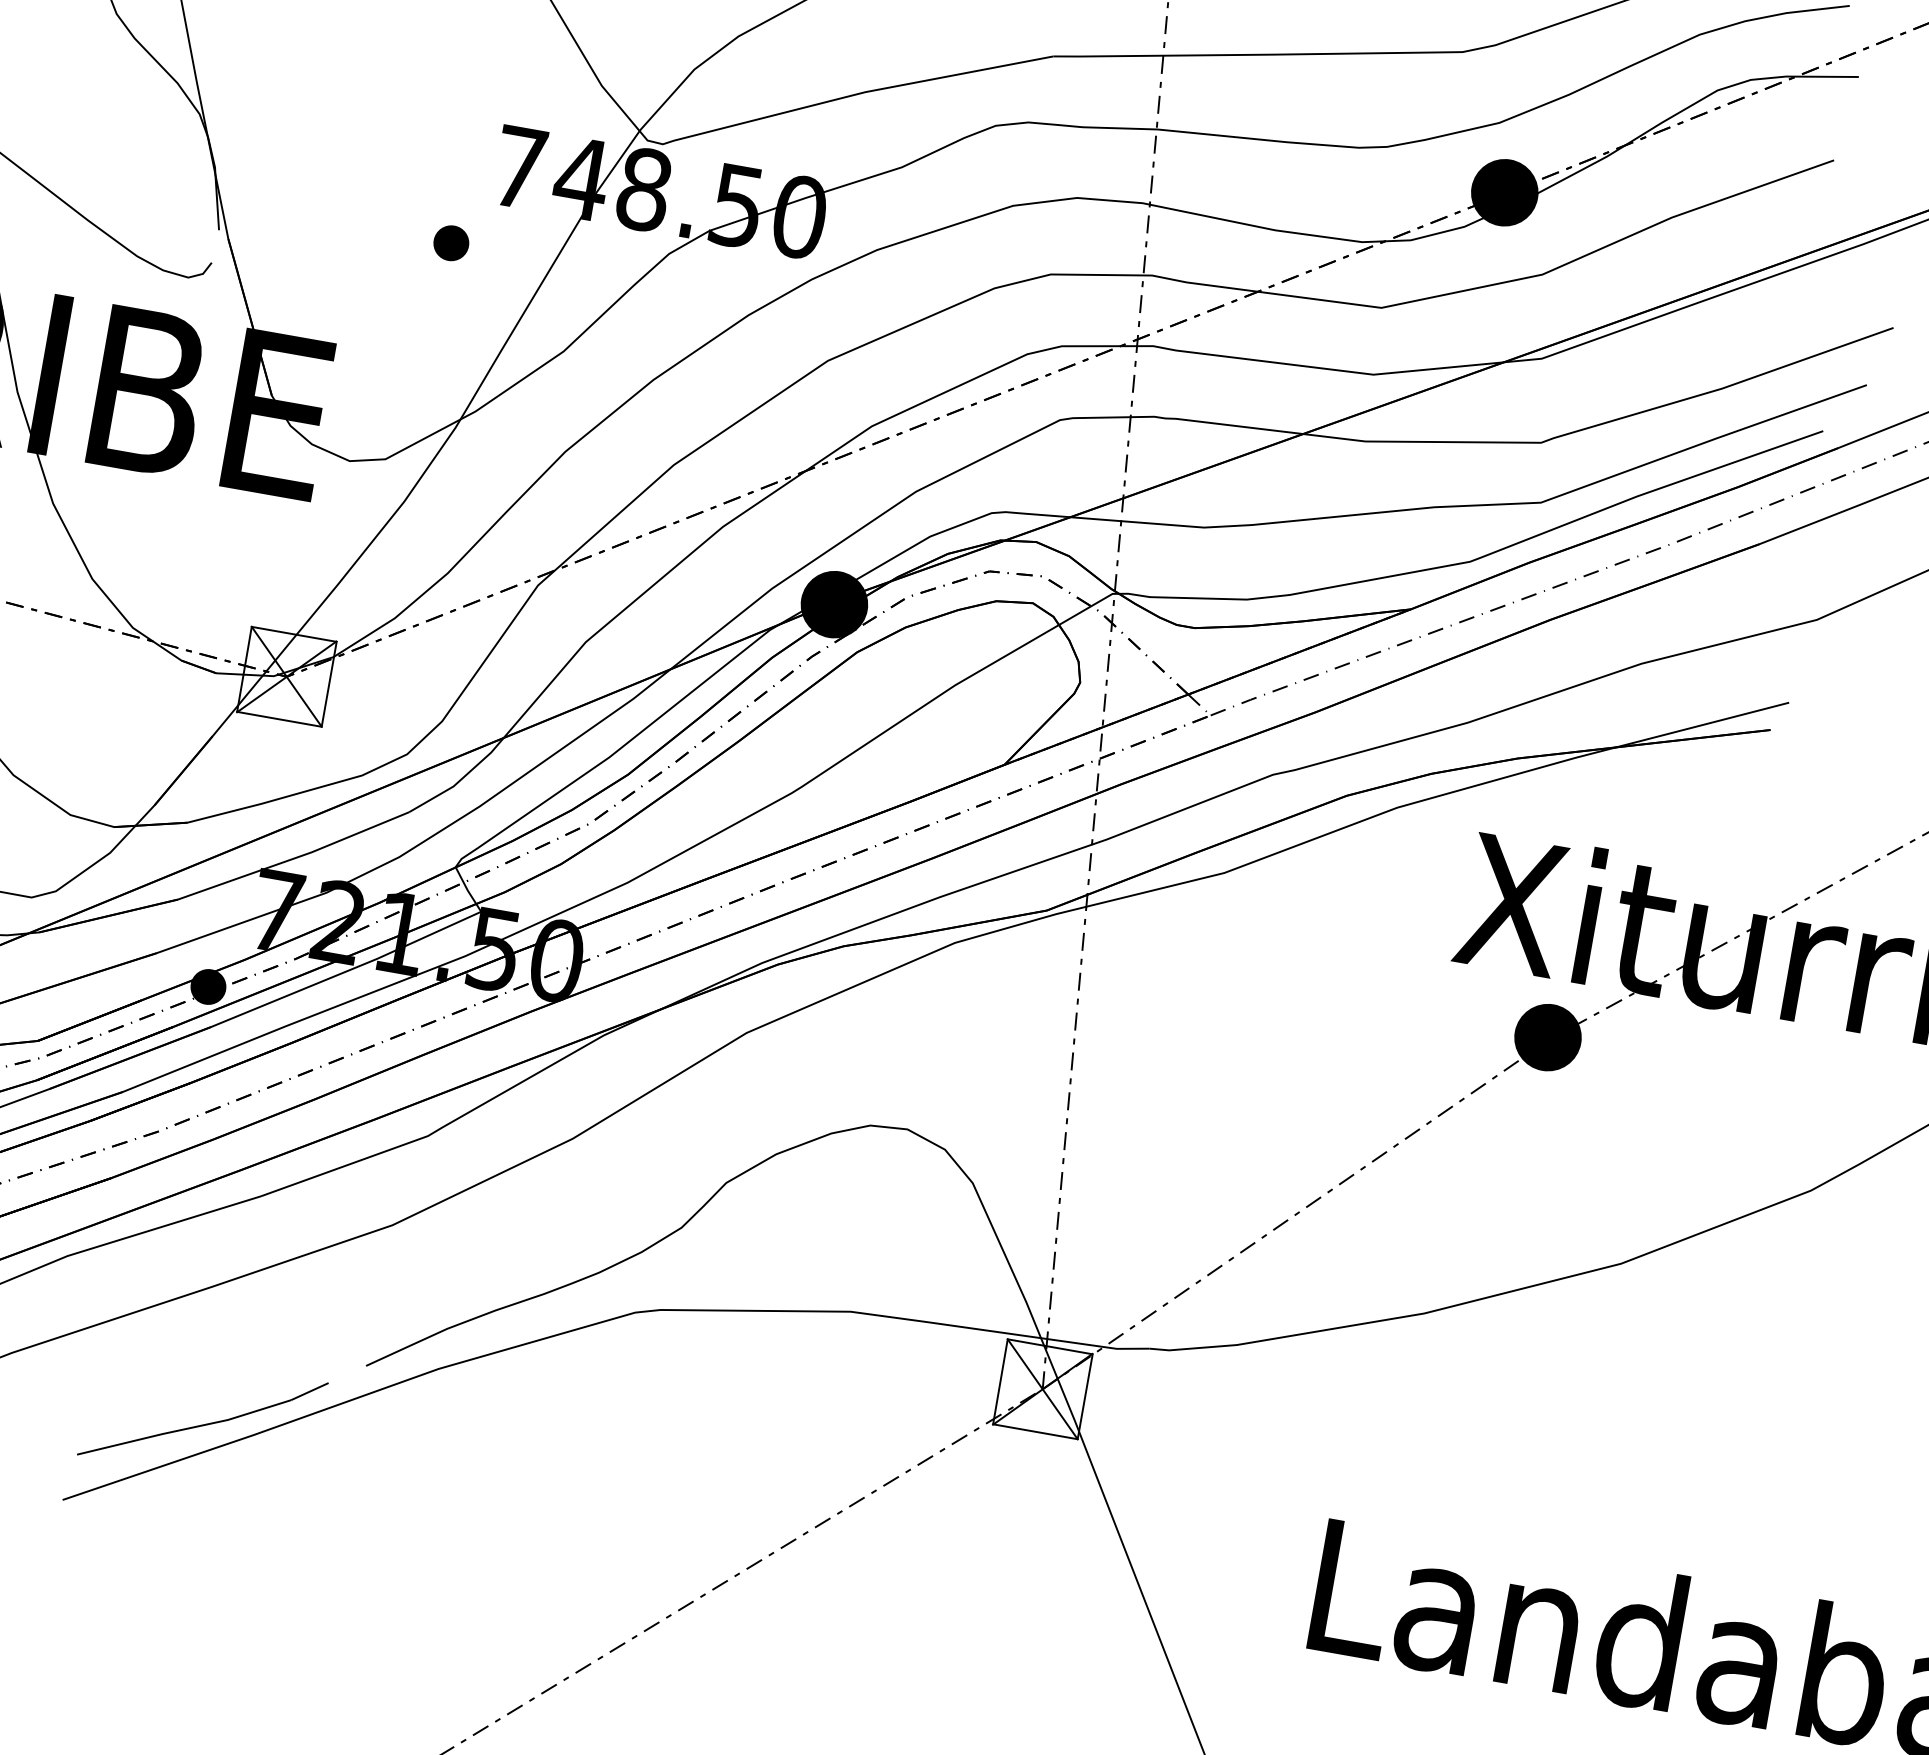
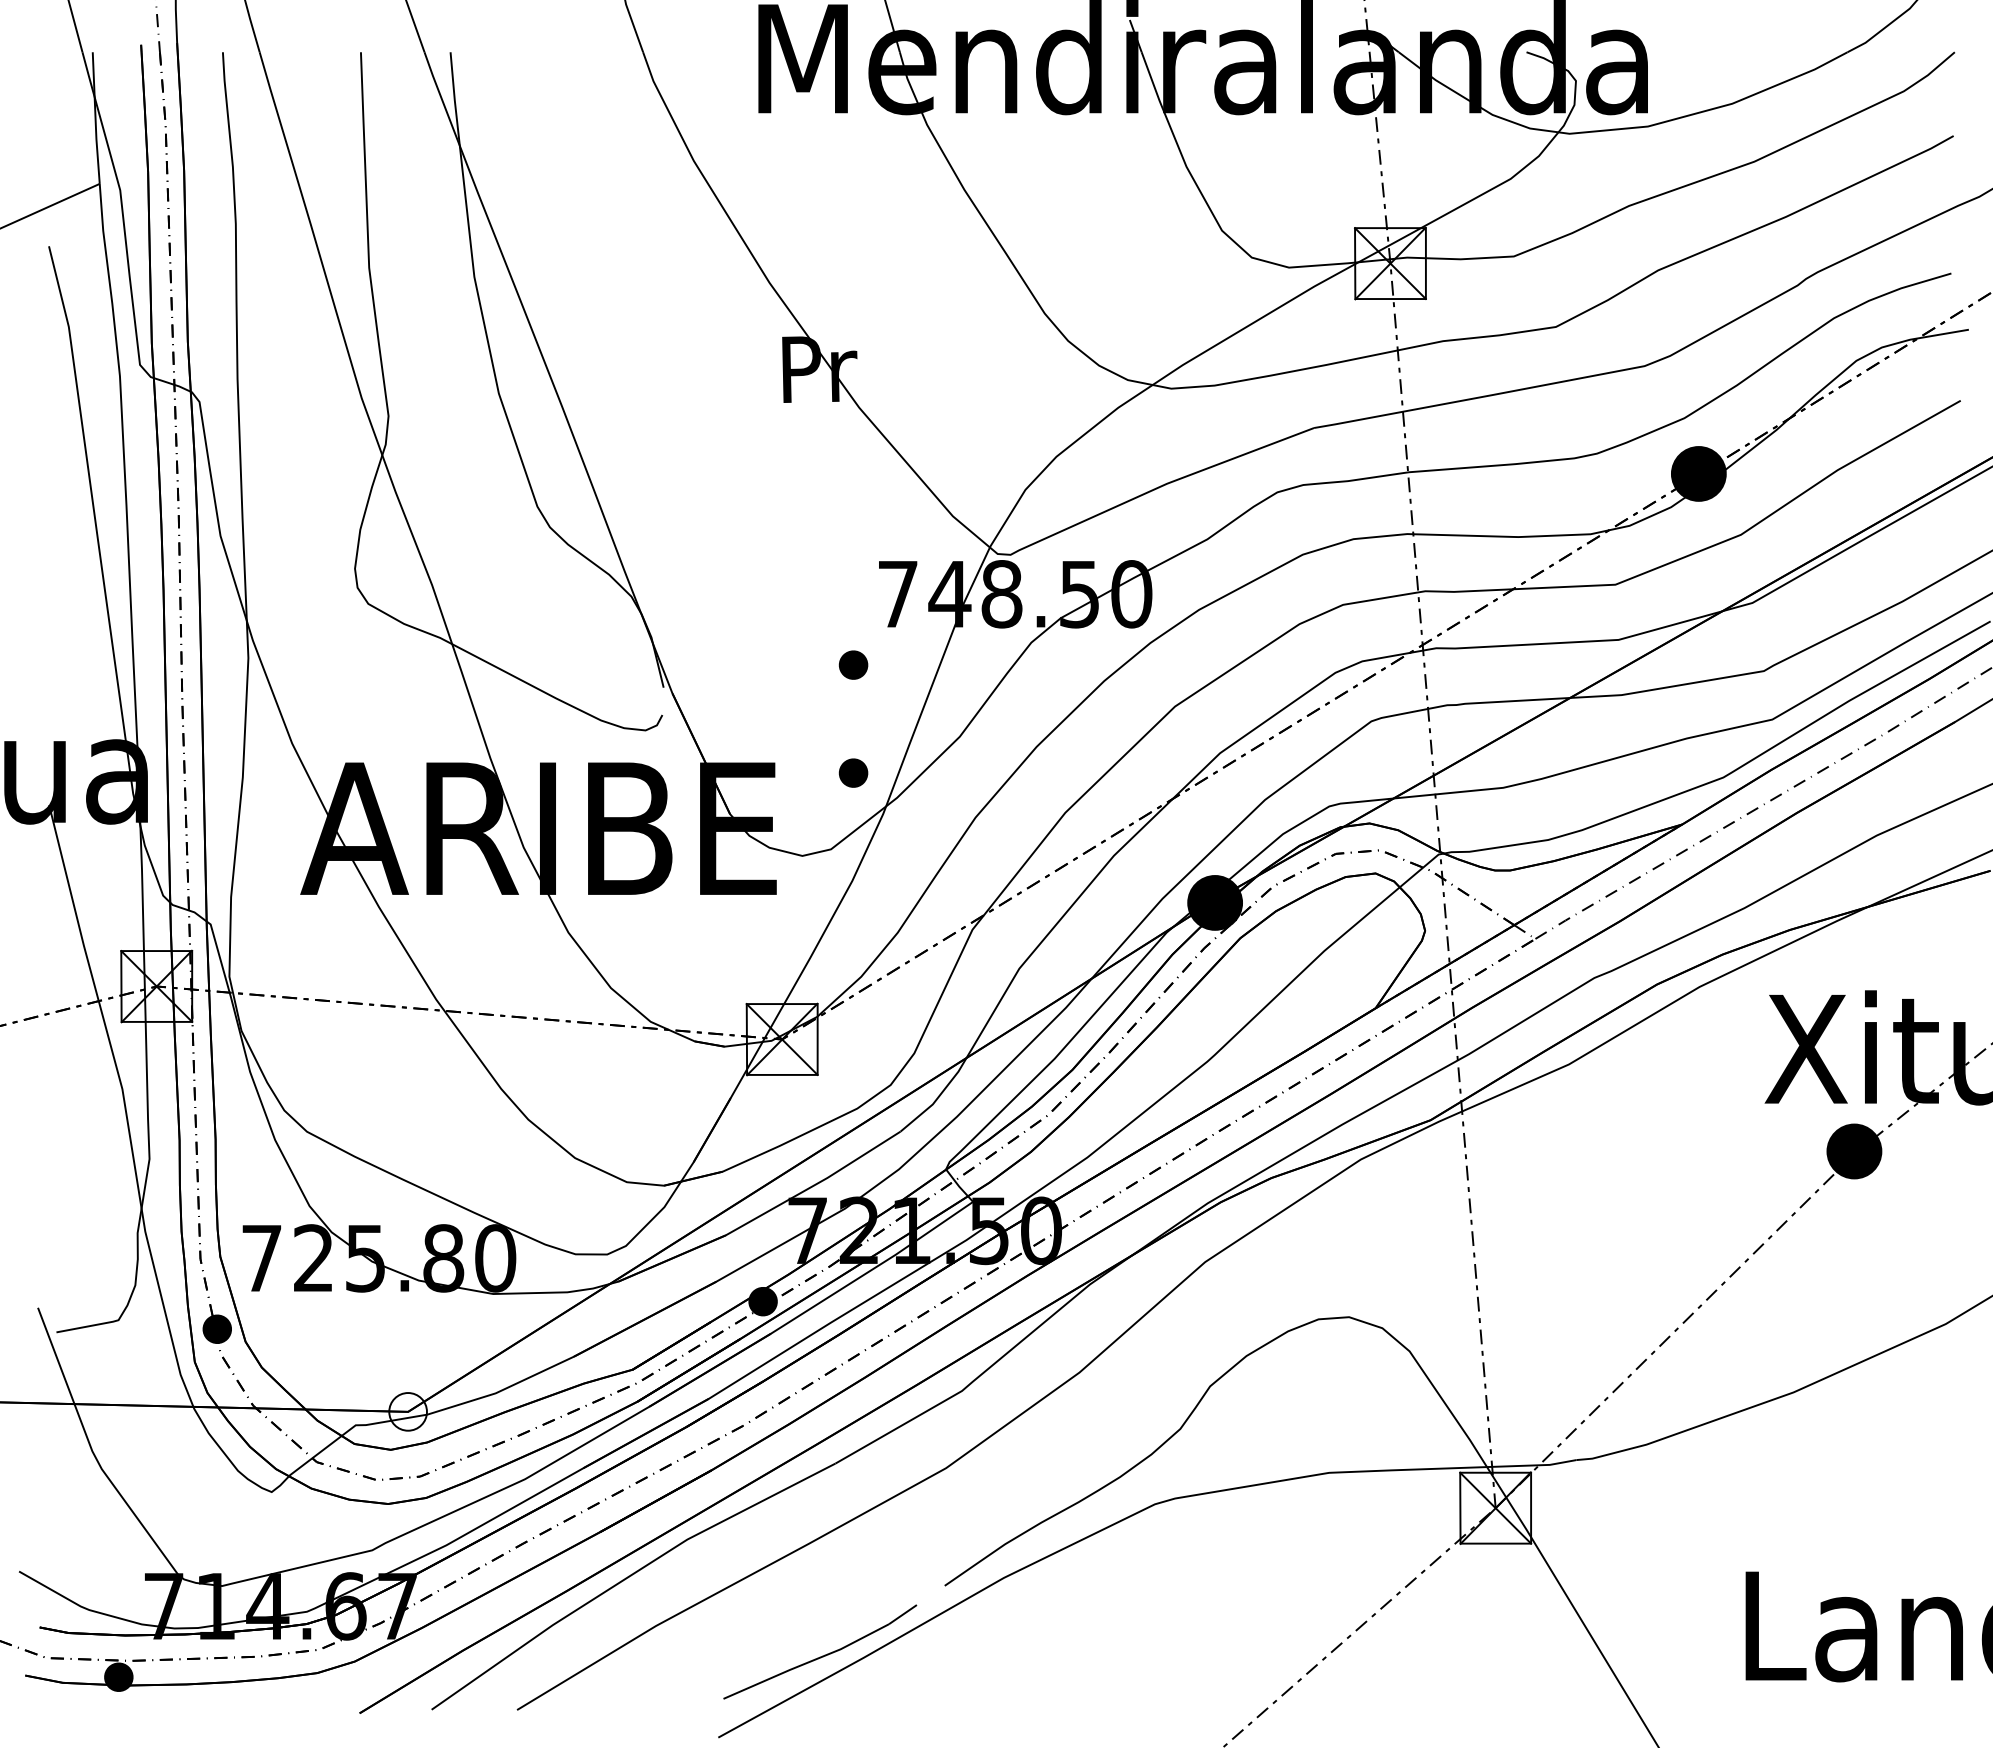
part: (428, 371) -> (853, 772), added

